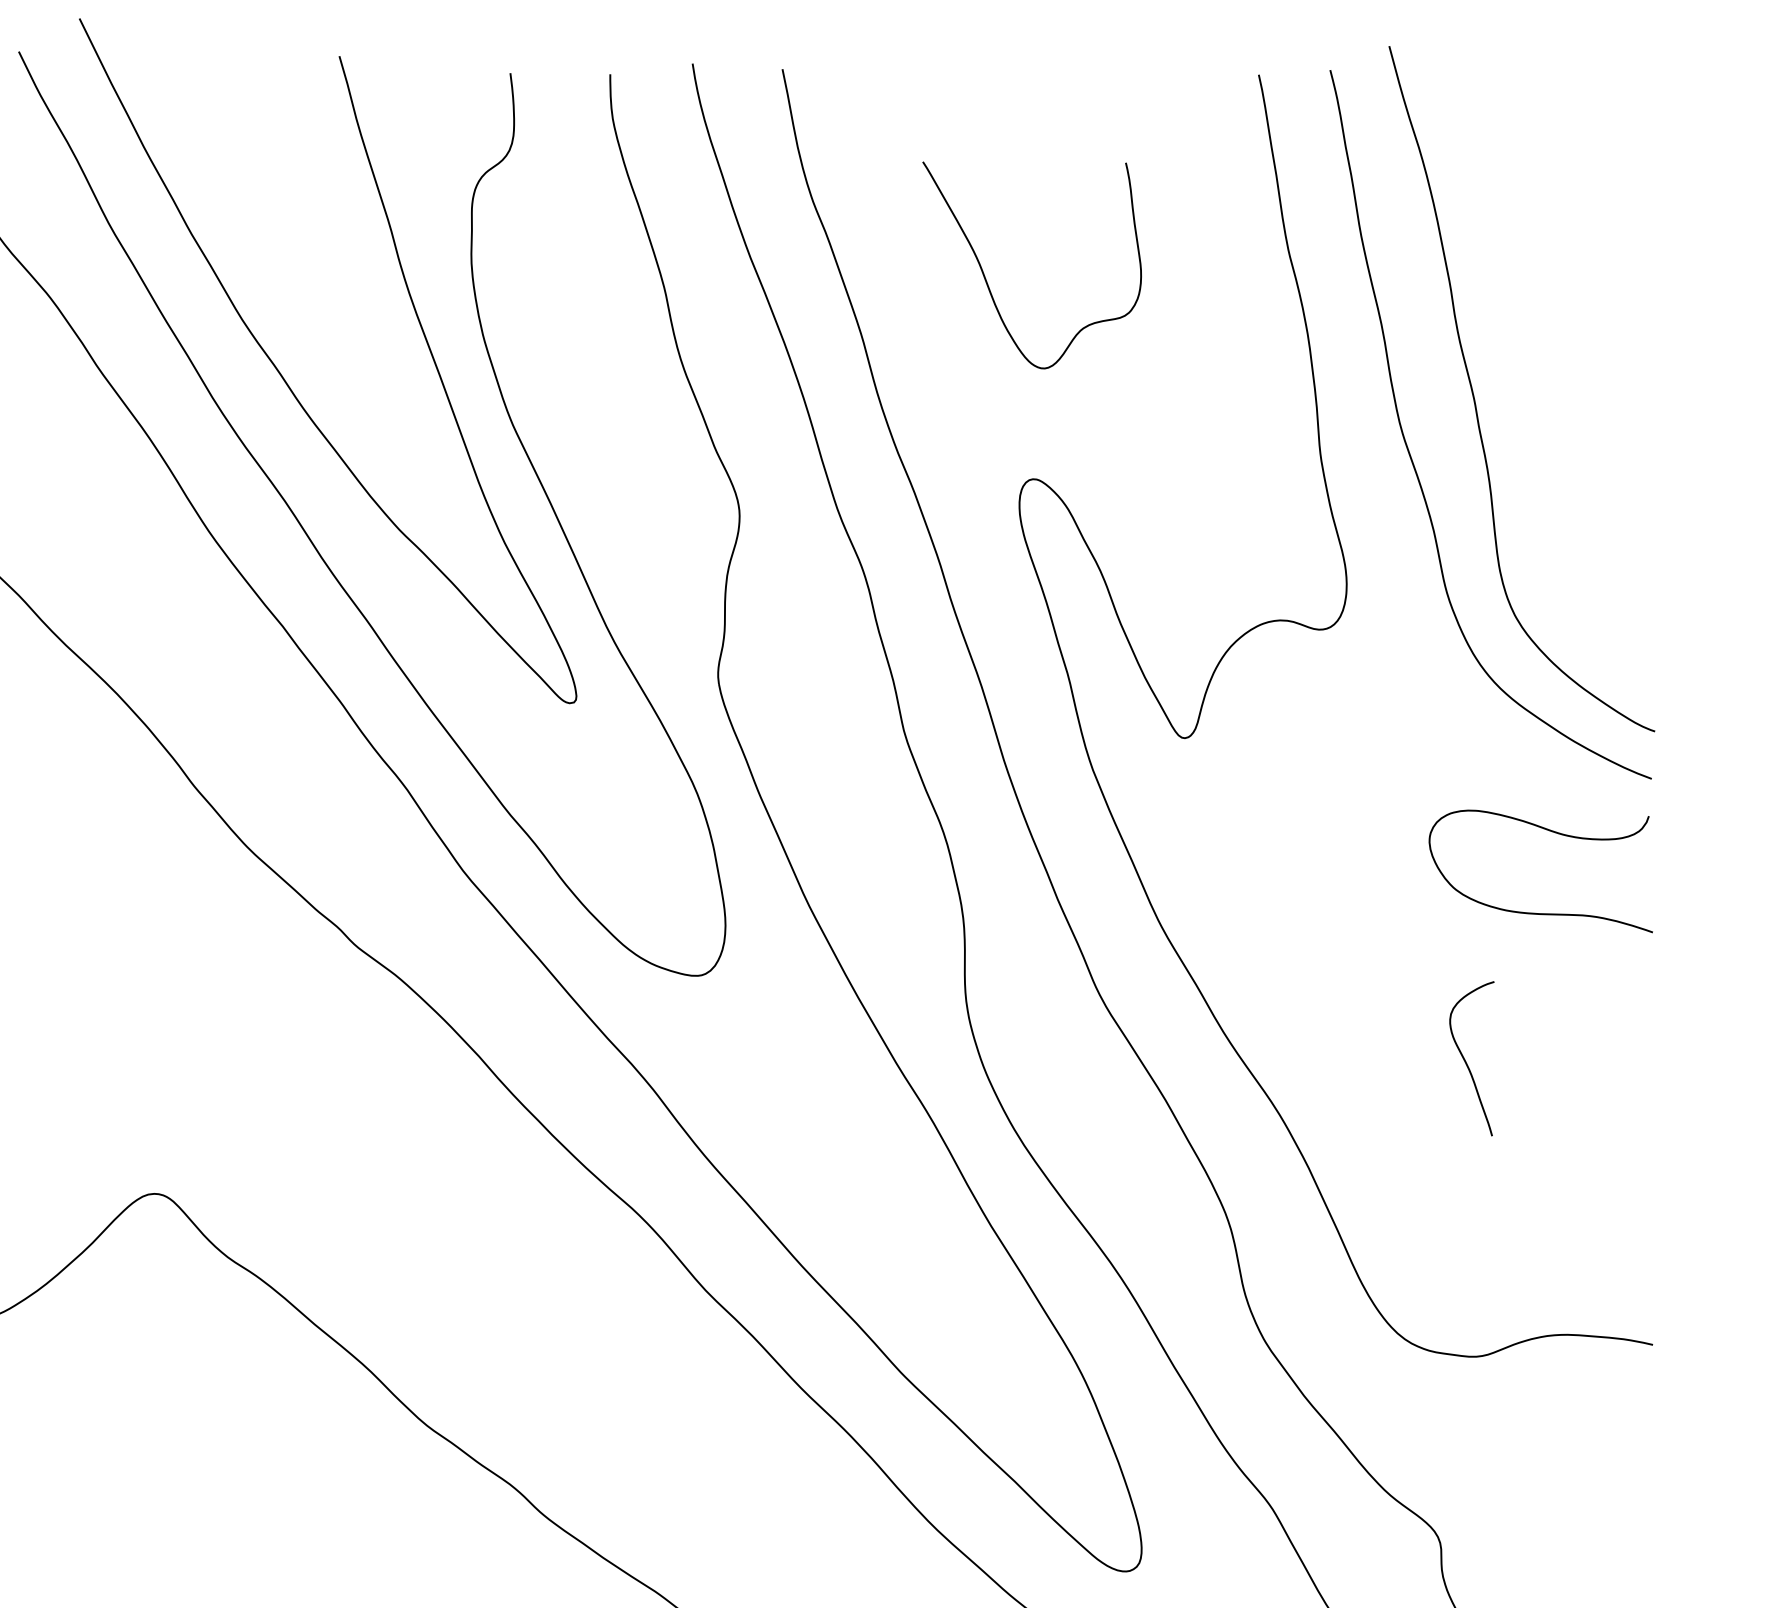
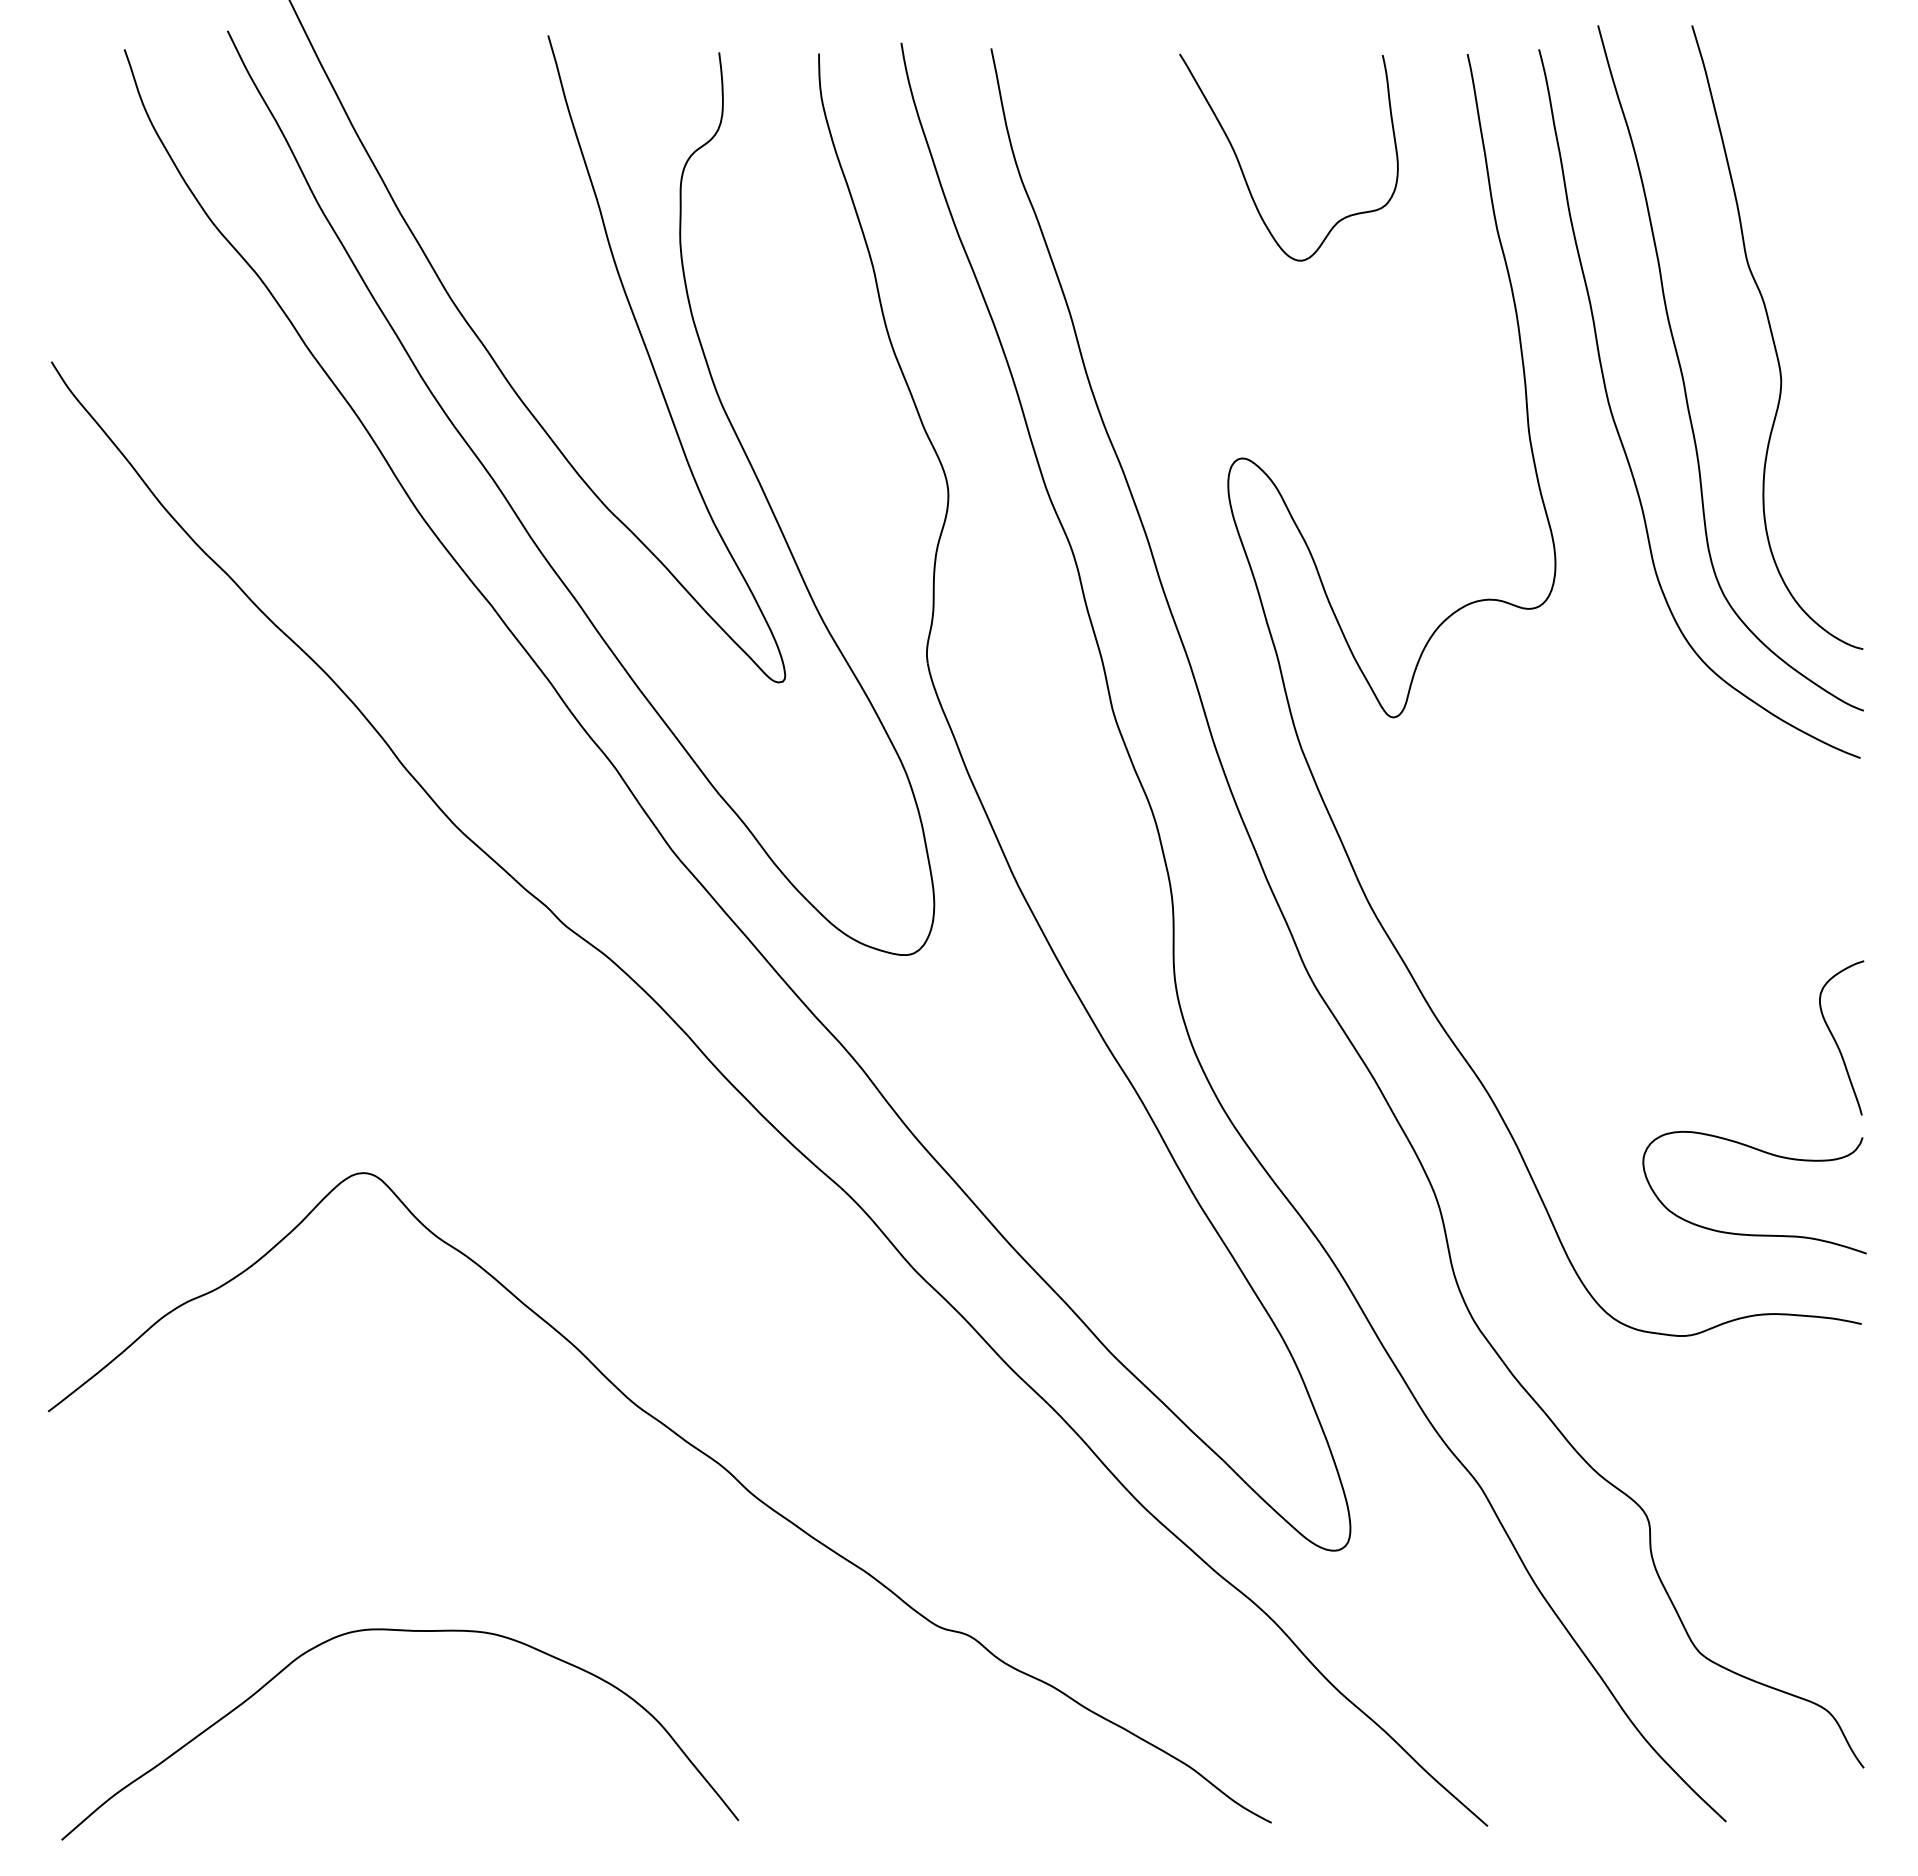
curve: (986, 279) -> (1243, 171), moved
curve: (1565, 360) -> (1774, 339), added
curve: (1554, 833) -> (1768, 1154), moved
curve: (1465, 1060) -> (1835, 1039), moved

